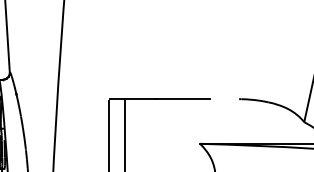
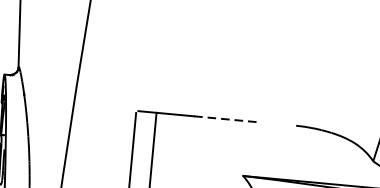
line: (183, 99) -> (228, 119), solid -> dashed

